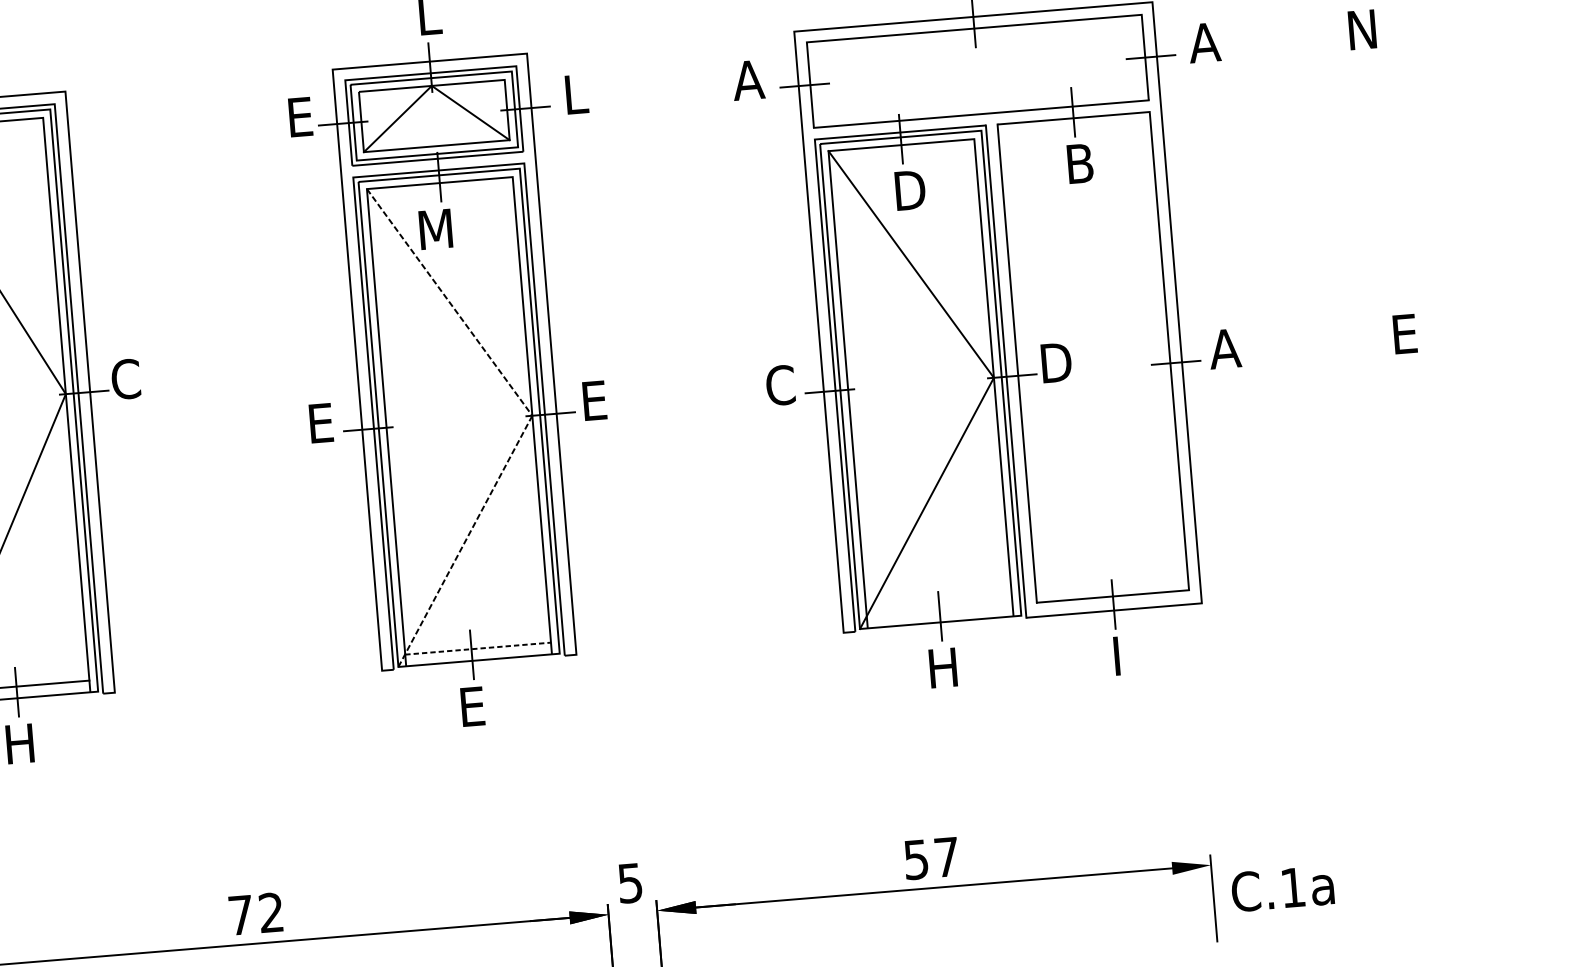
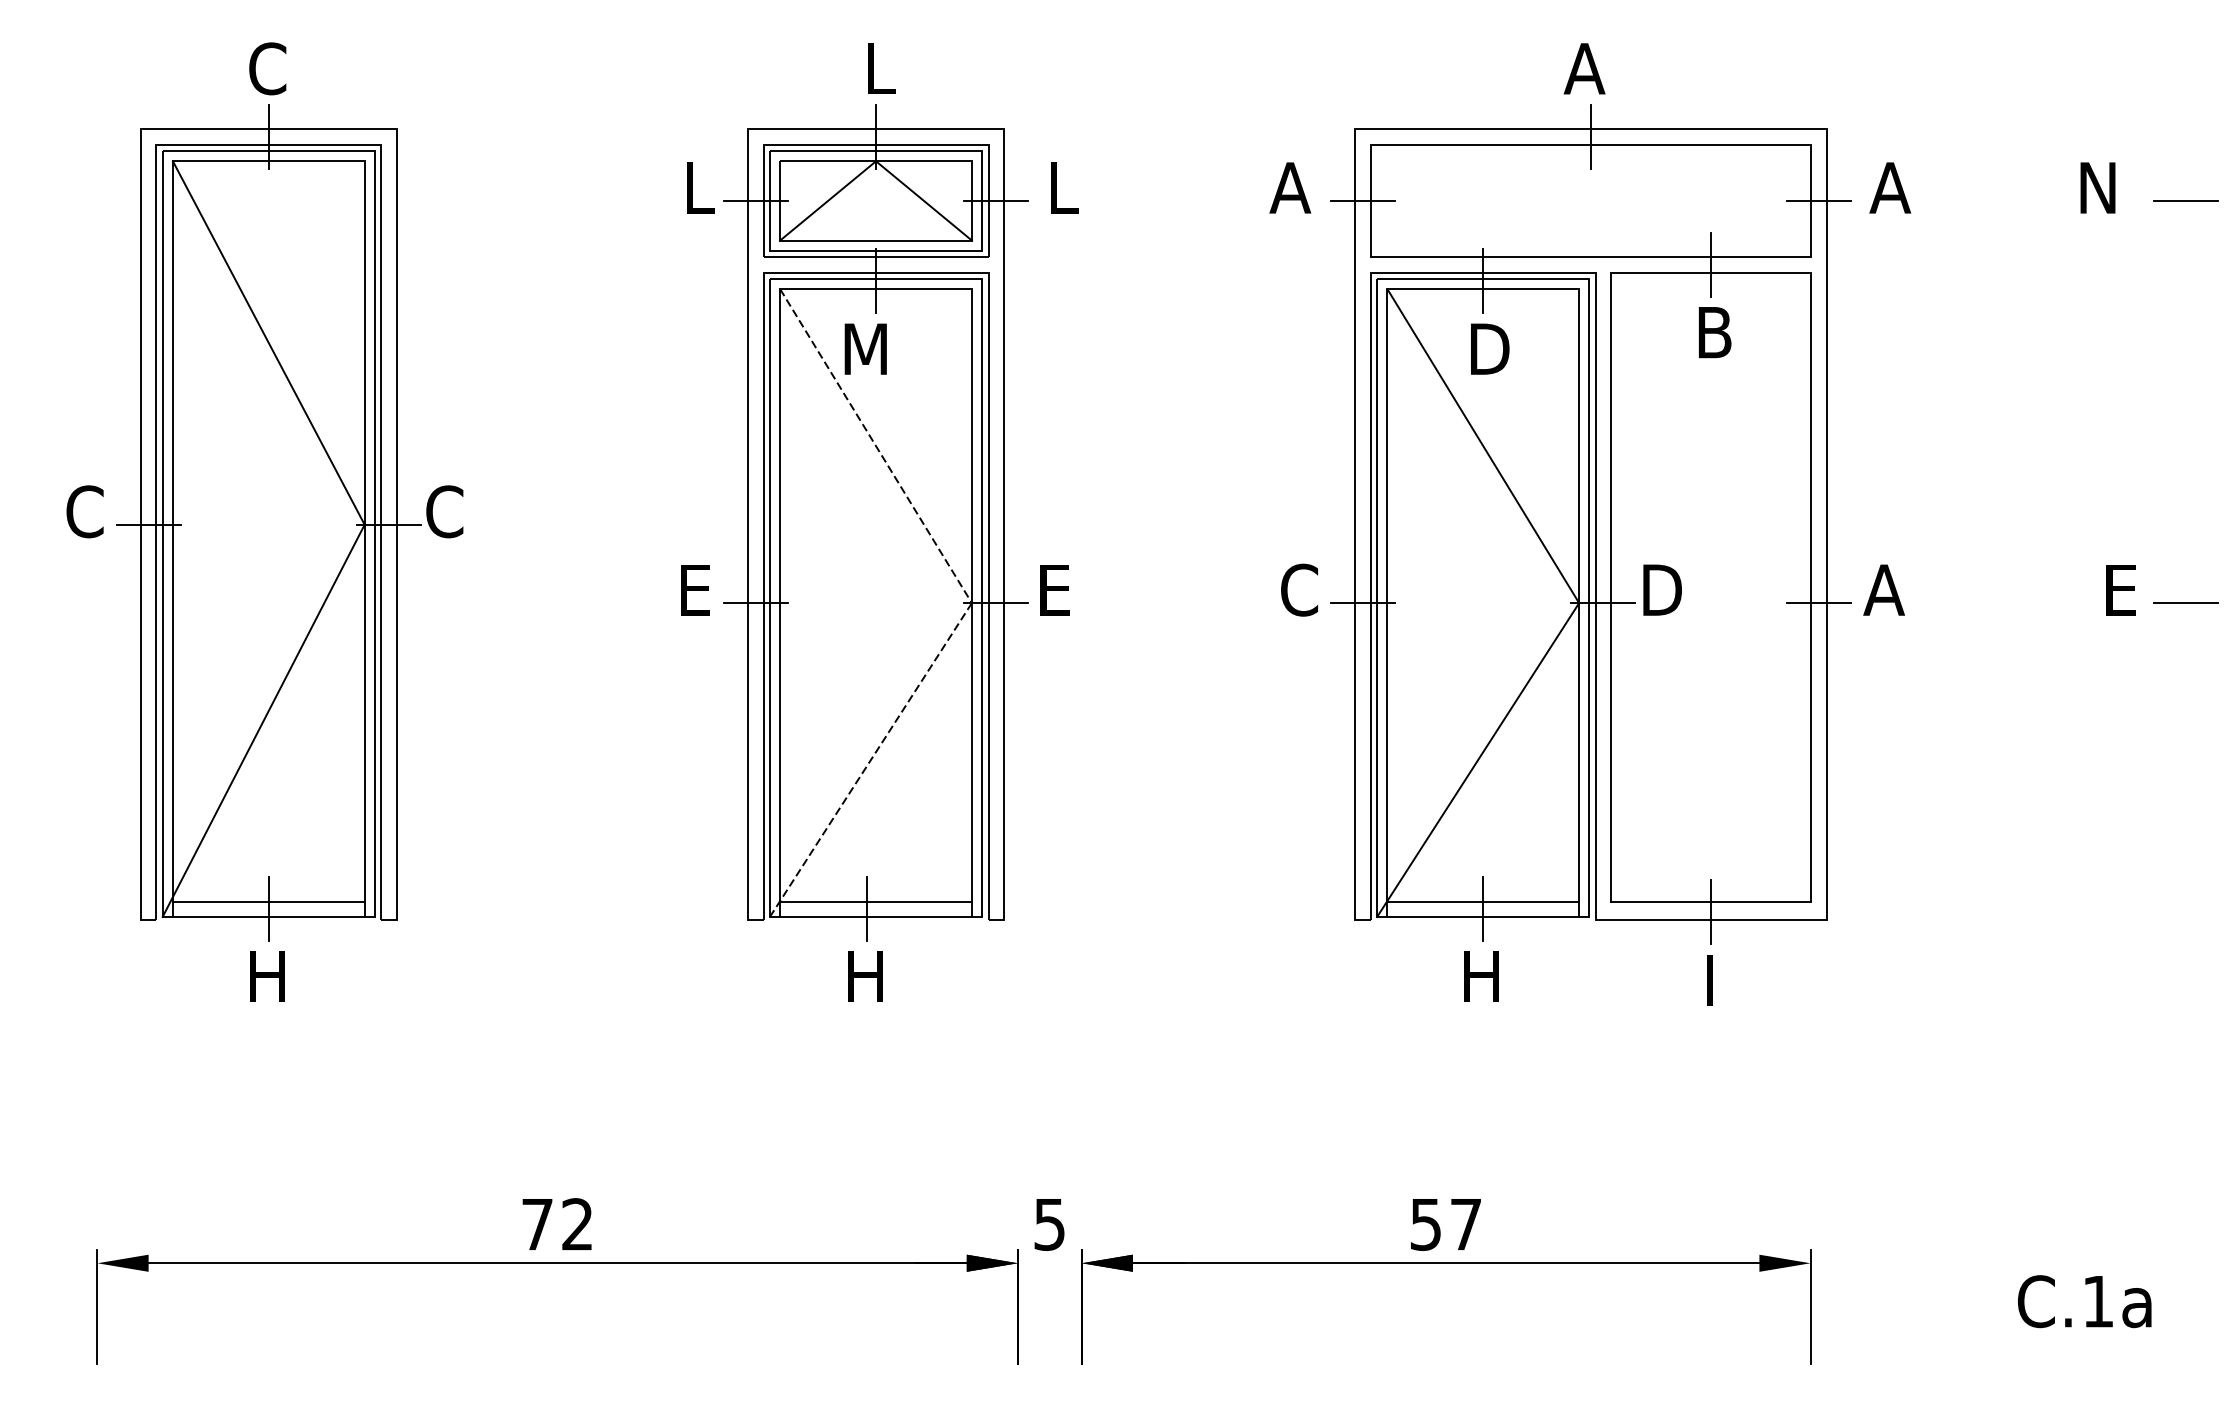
line: (1429, 33) -> (2185, 200), added
text: (303, 116) -> (704, 187), E -> L
line: (1454, 339) -> (2185, 602), added
line: (939, 610) -> (1483, 901), added
line: (478, 648) -> (876, 901), dashed -> solid
text: (477, 706) -> (868, 976), E -> H
text: (1282, 888) -> (2084, 1301), moved

